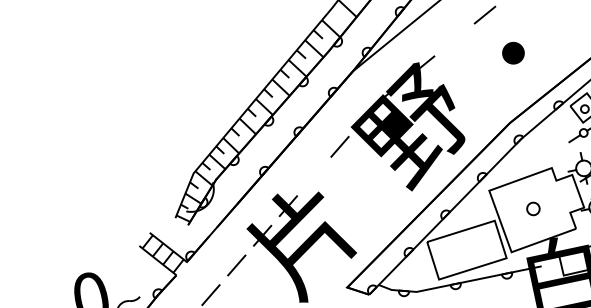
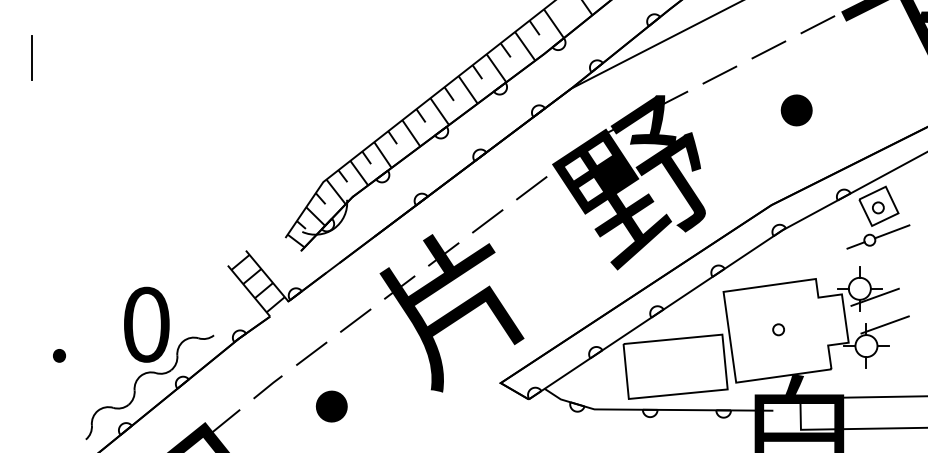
line: (454, 39) -> (719, 74), added
line: (314, 176) -> (487, 221), added
circle: (533, 208) -> (778, 329), size x0.62

